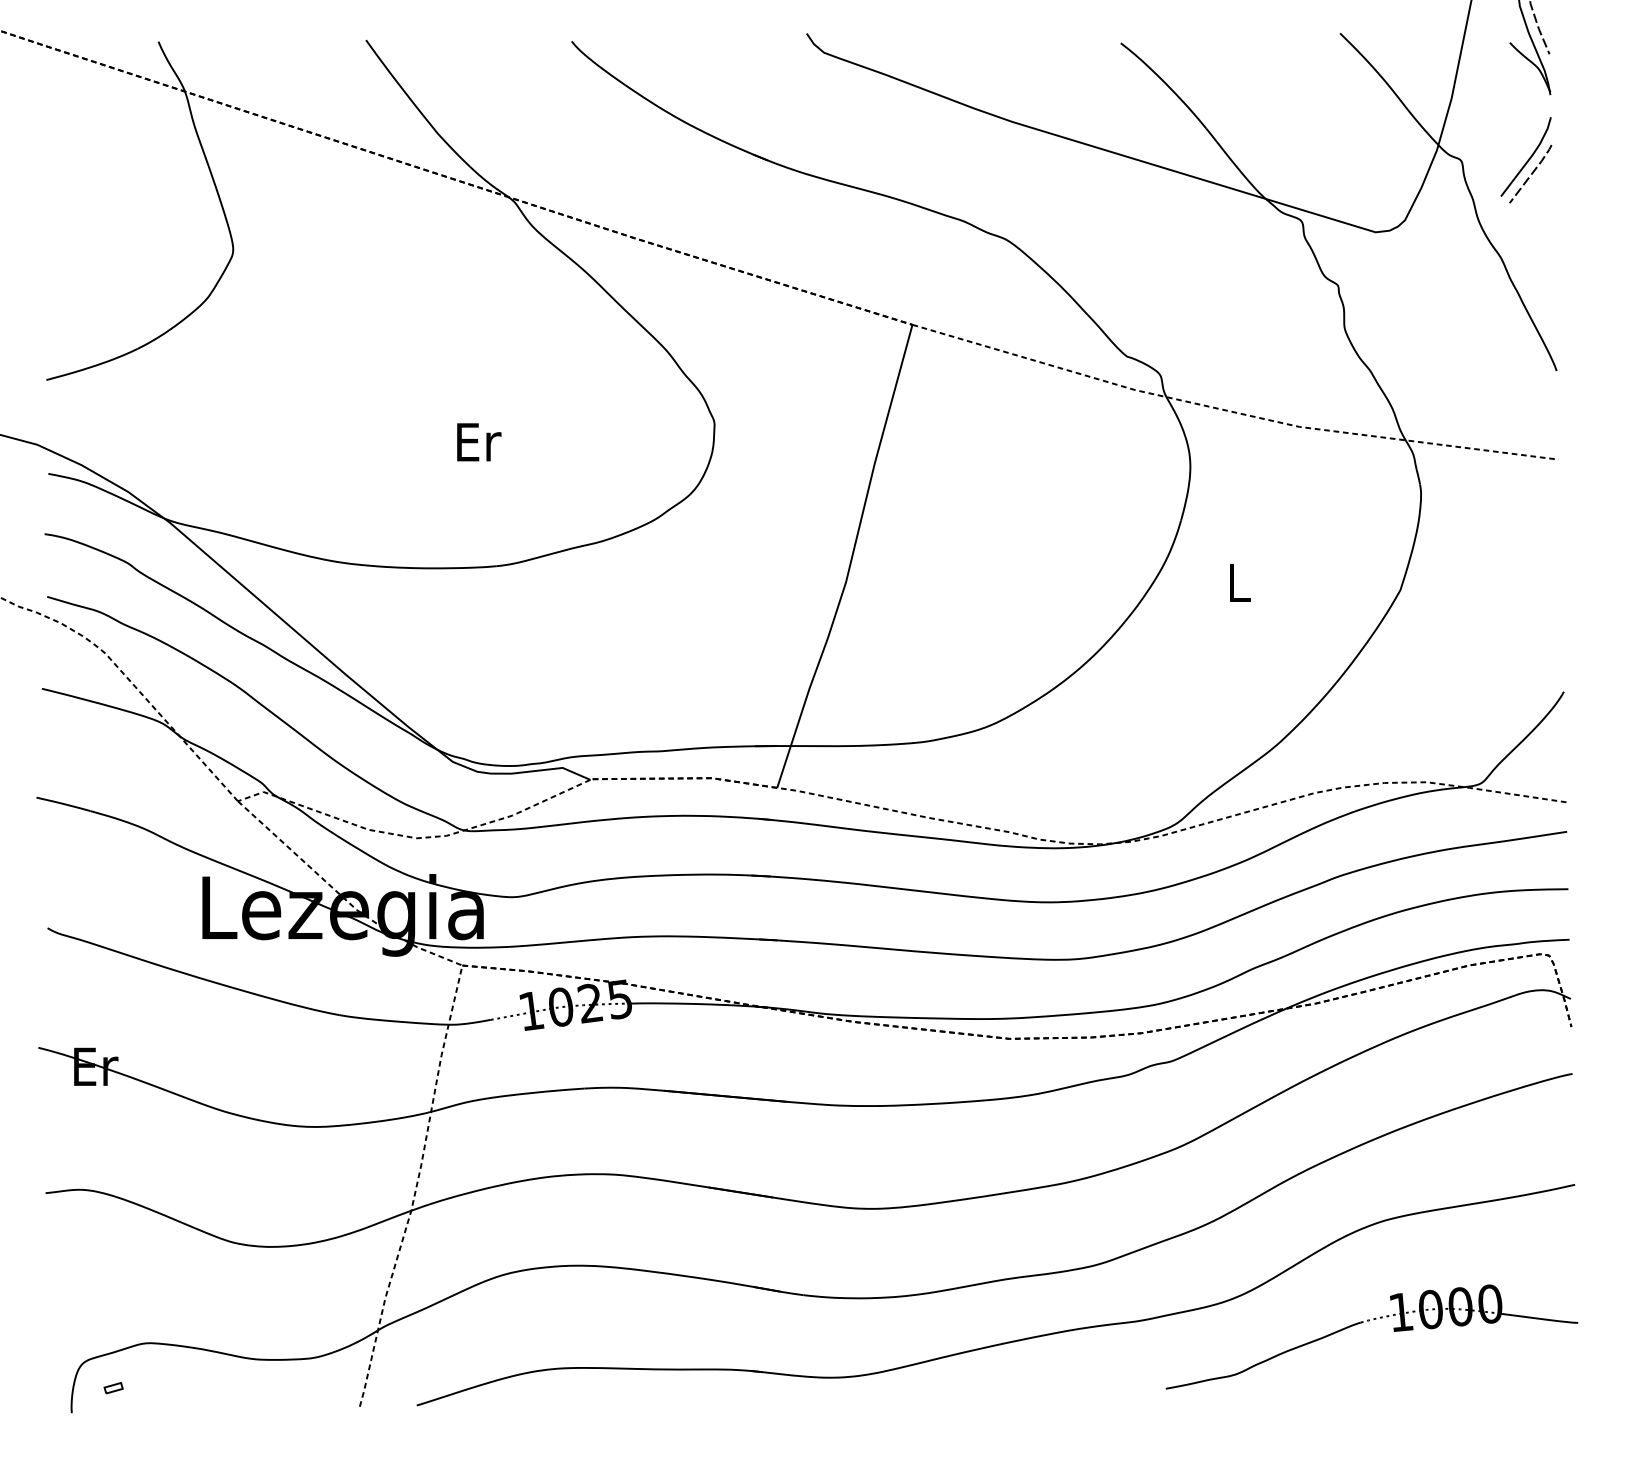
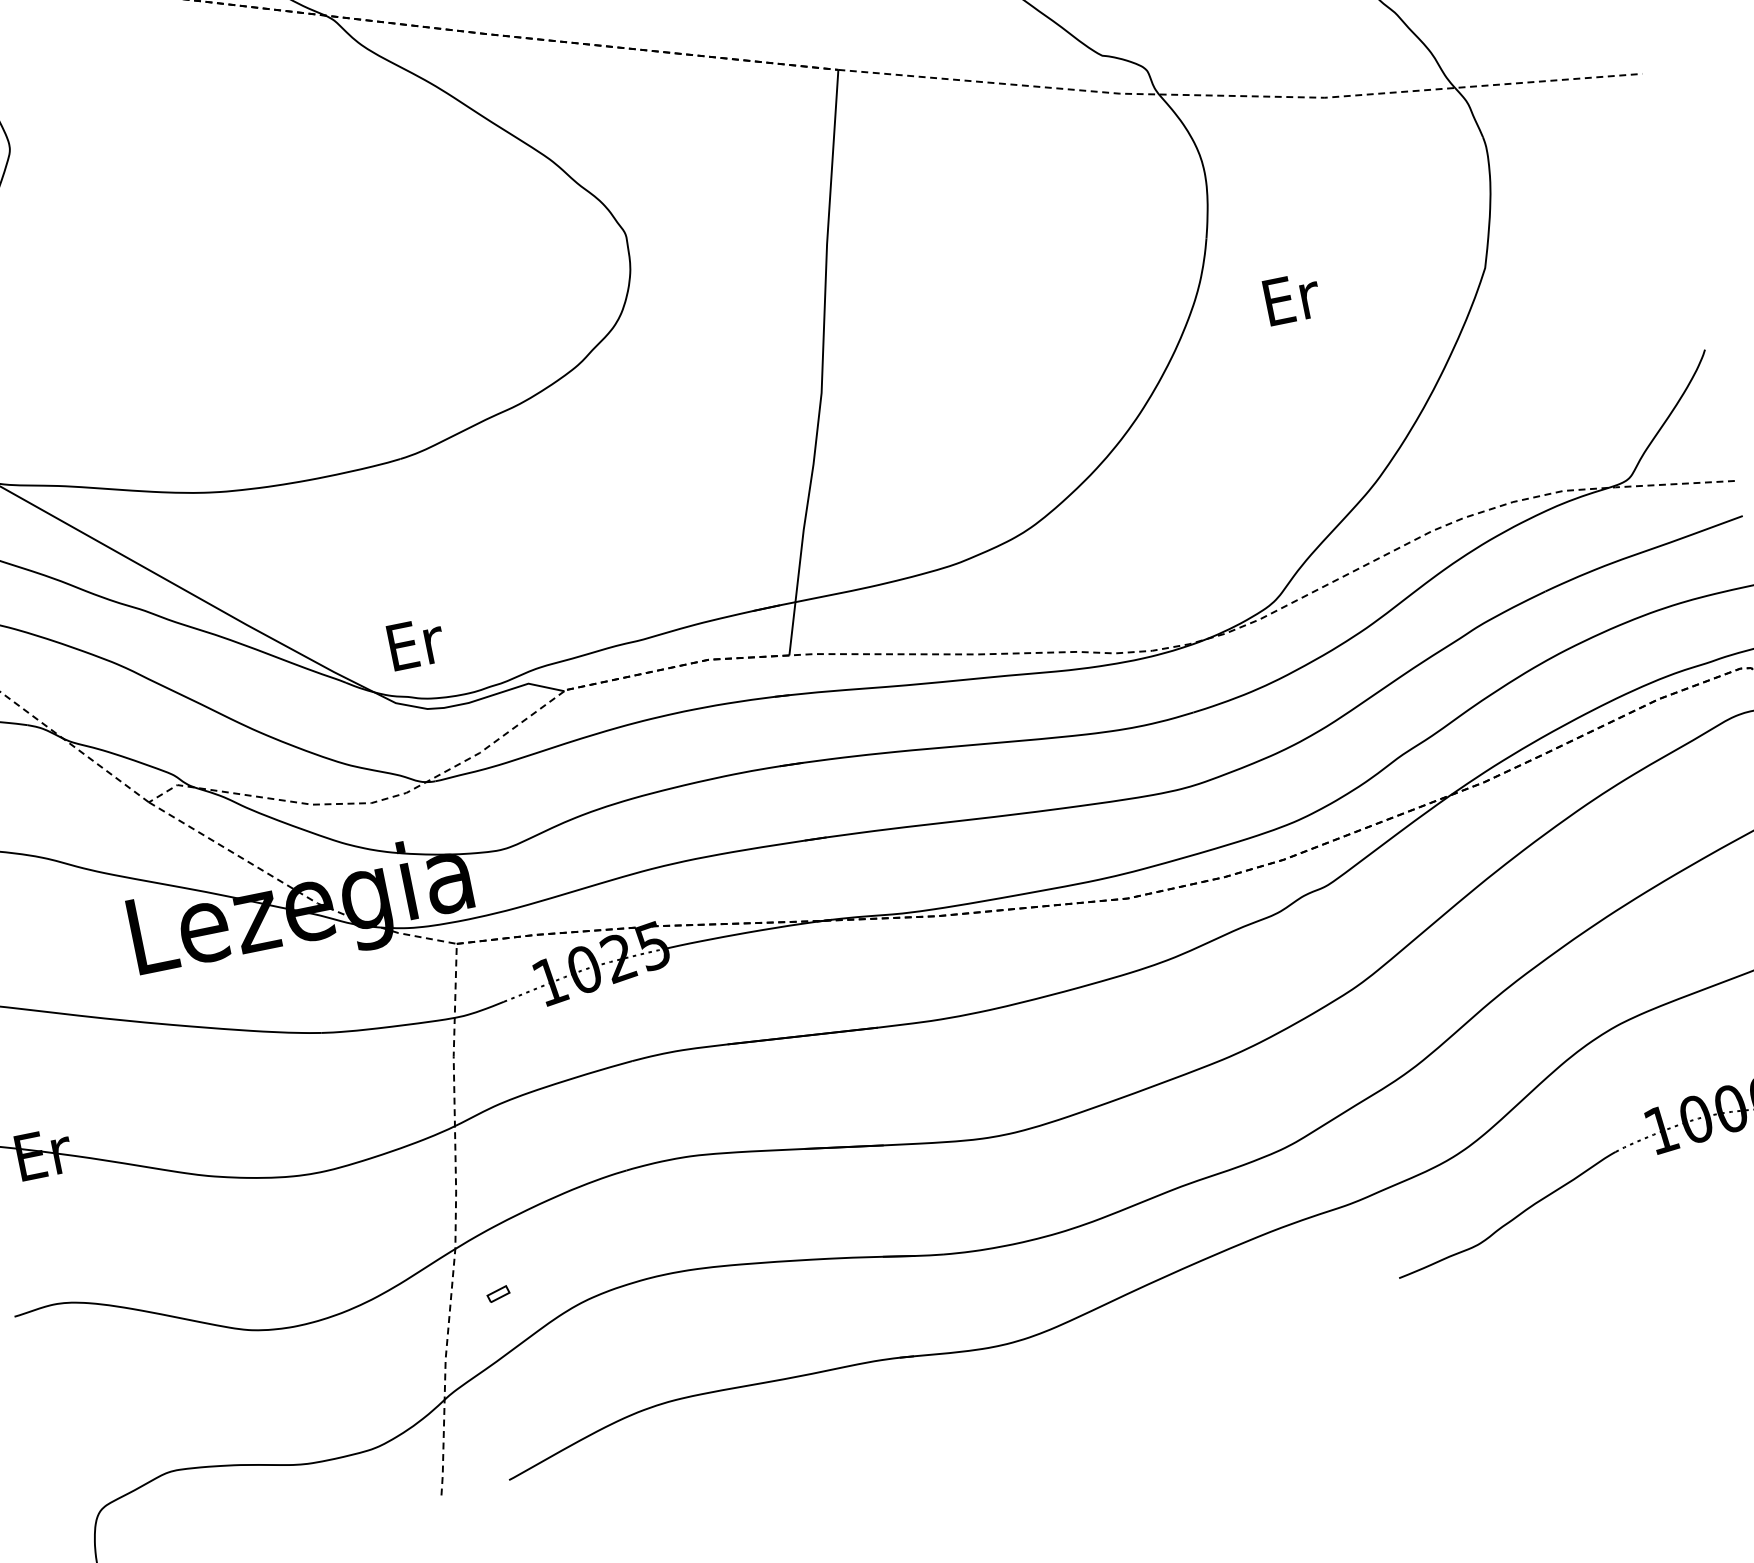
text: (479, 442) -> (416, 643), moved
text: (1240, 583) -> (1292, 298), L -> Er
part: (113, 1388) -> (498, 1294), moved

